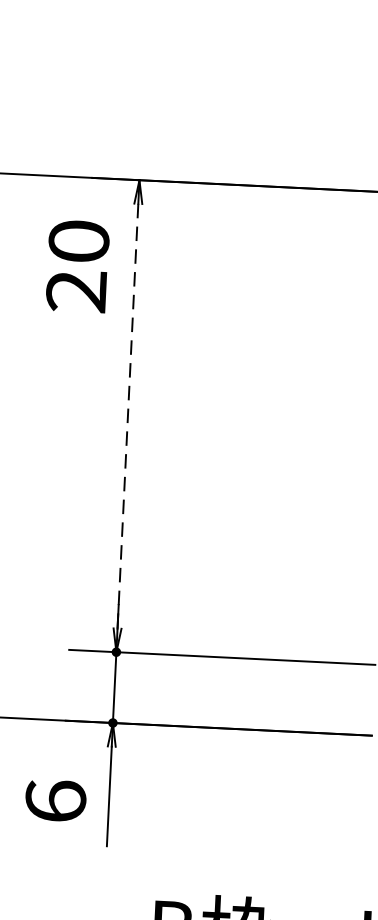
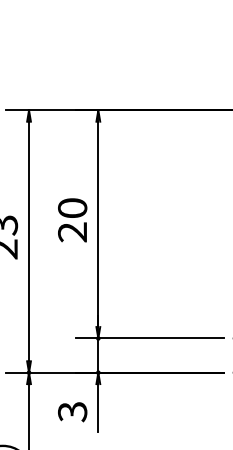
text: (77, 266) -> (72, 220), moved
line: (128, 416) -> (98, 224), dashed -> solid
text: (55, 800) -> (72, 411), 6 -> 3

